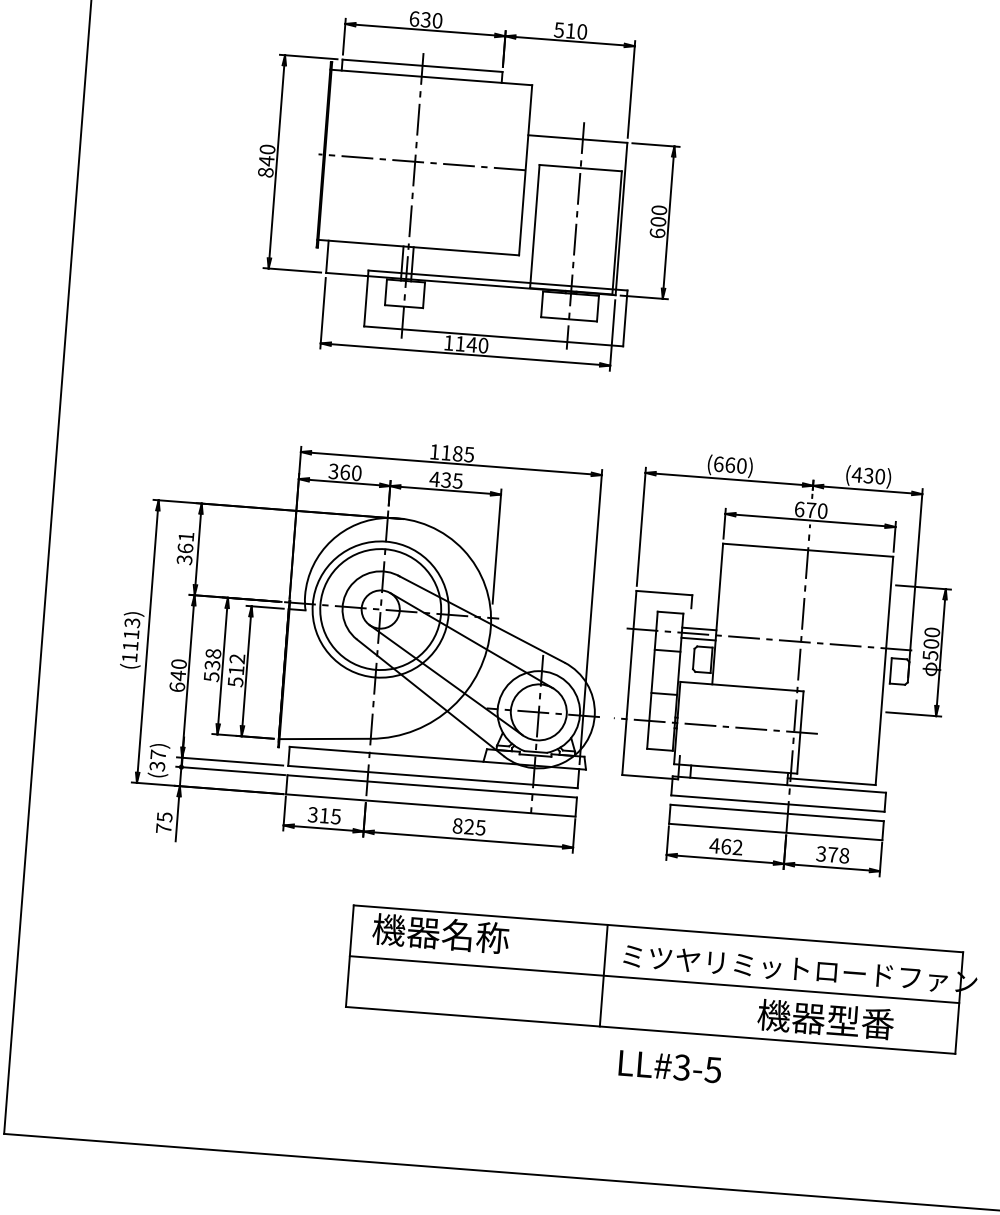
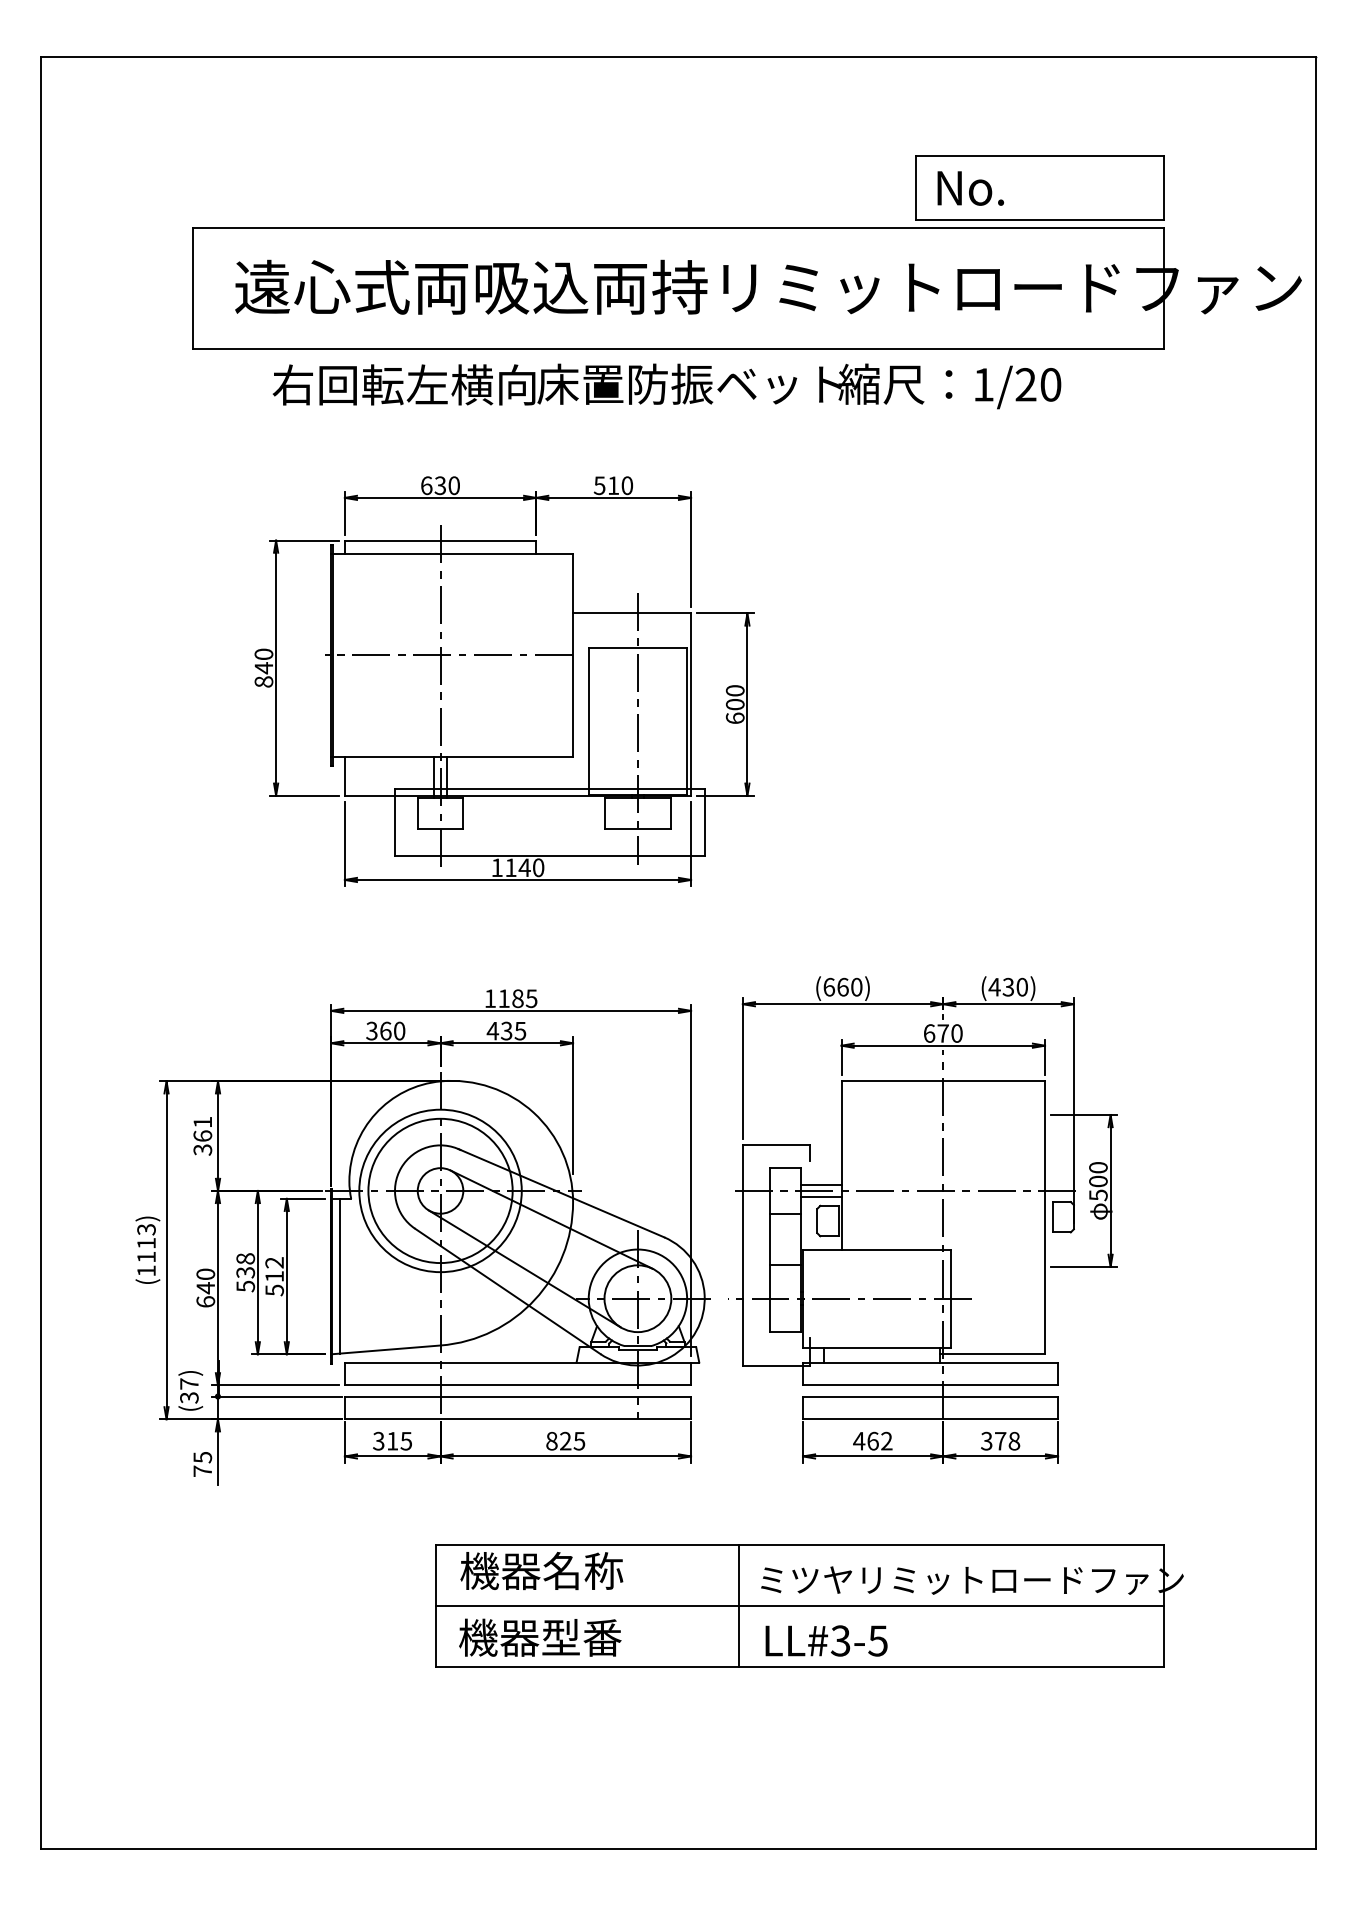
line: (291, 673) -> (340, 1275), added
text: (826, 1019) -> (540, 1637), moved
text: (670, 1066) -> (826, 1640), moved

